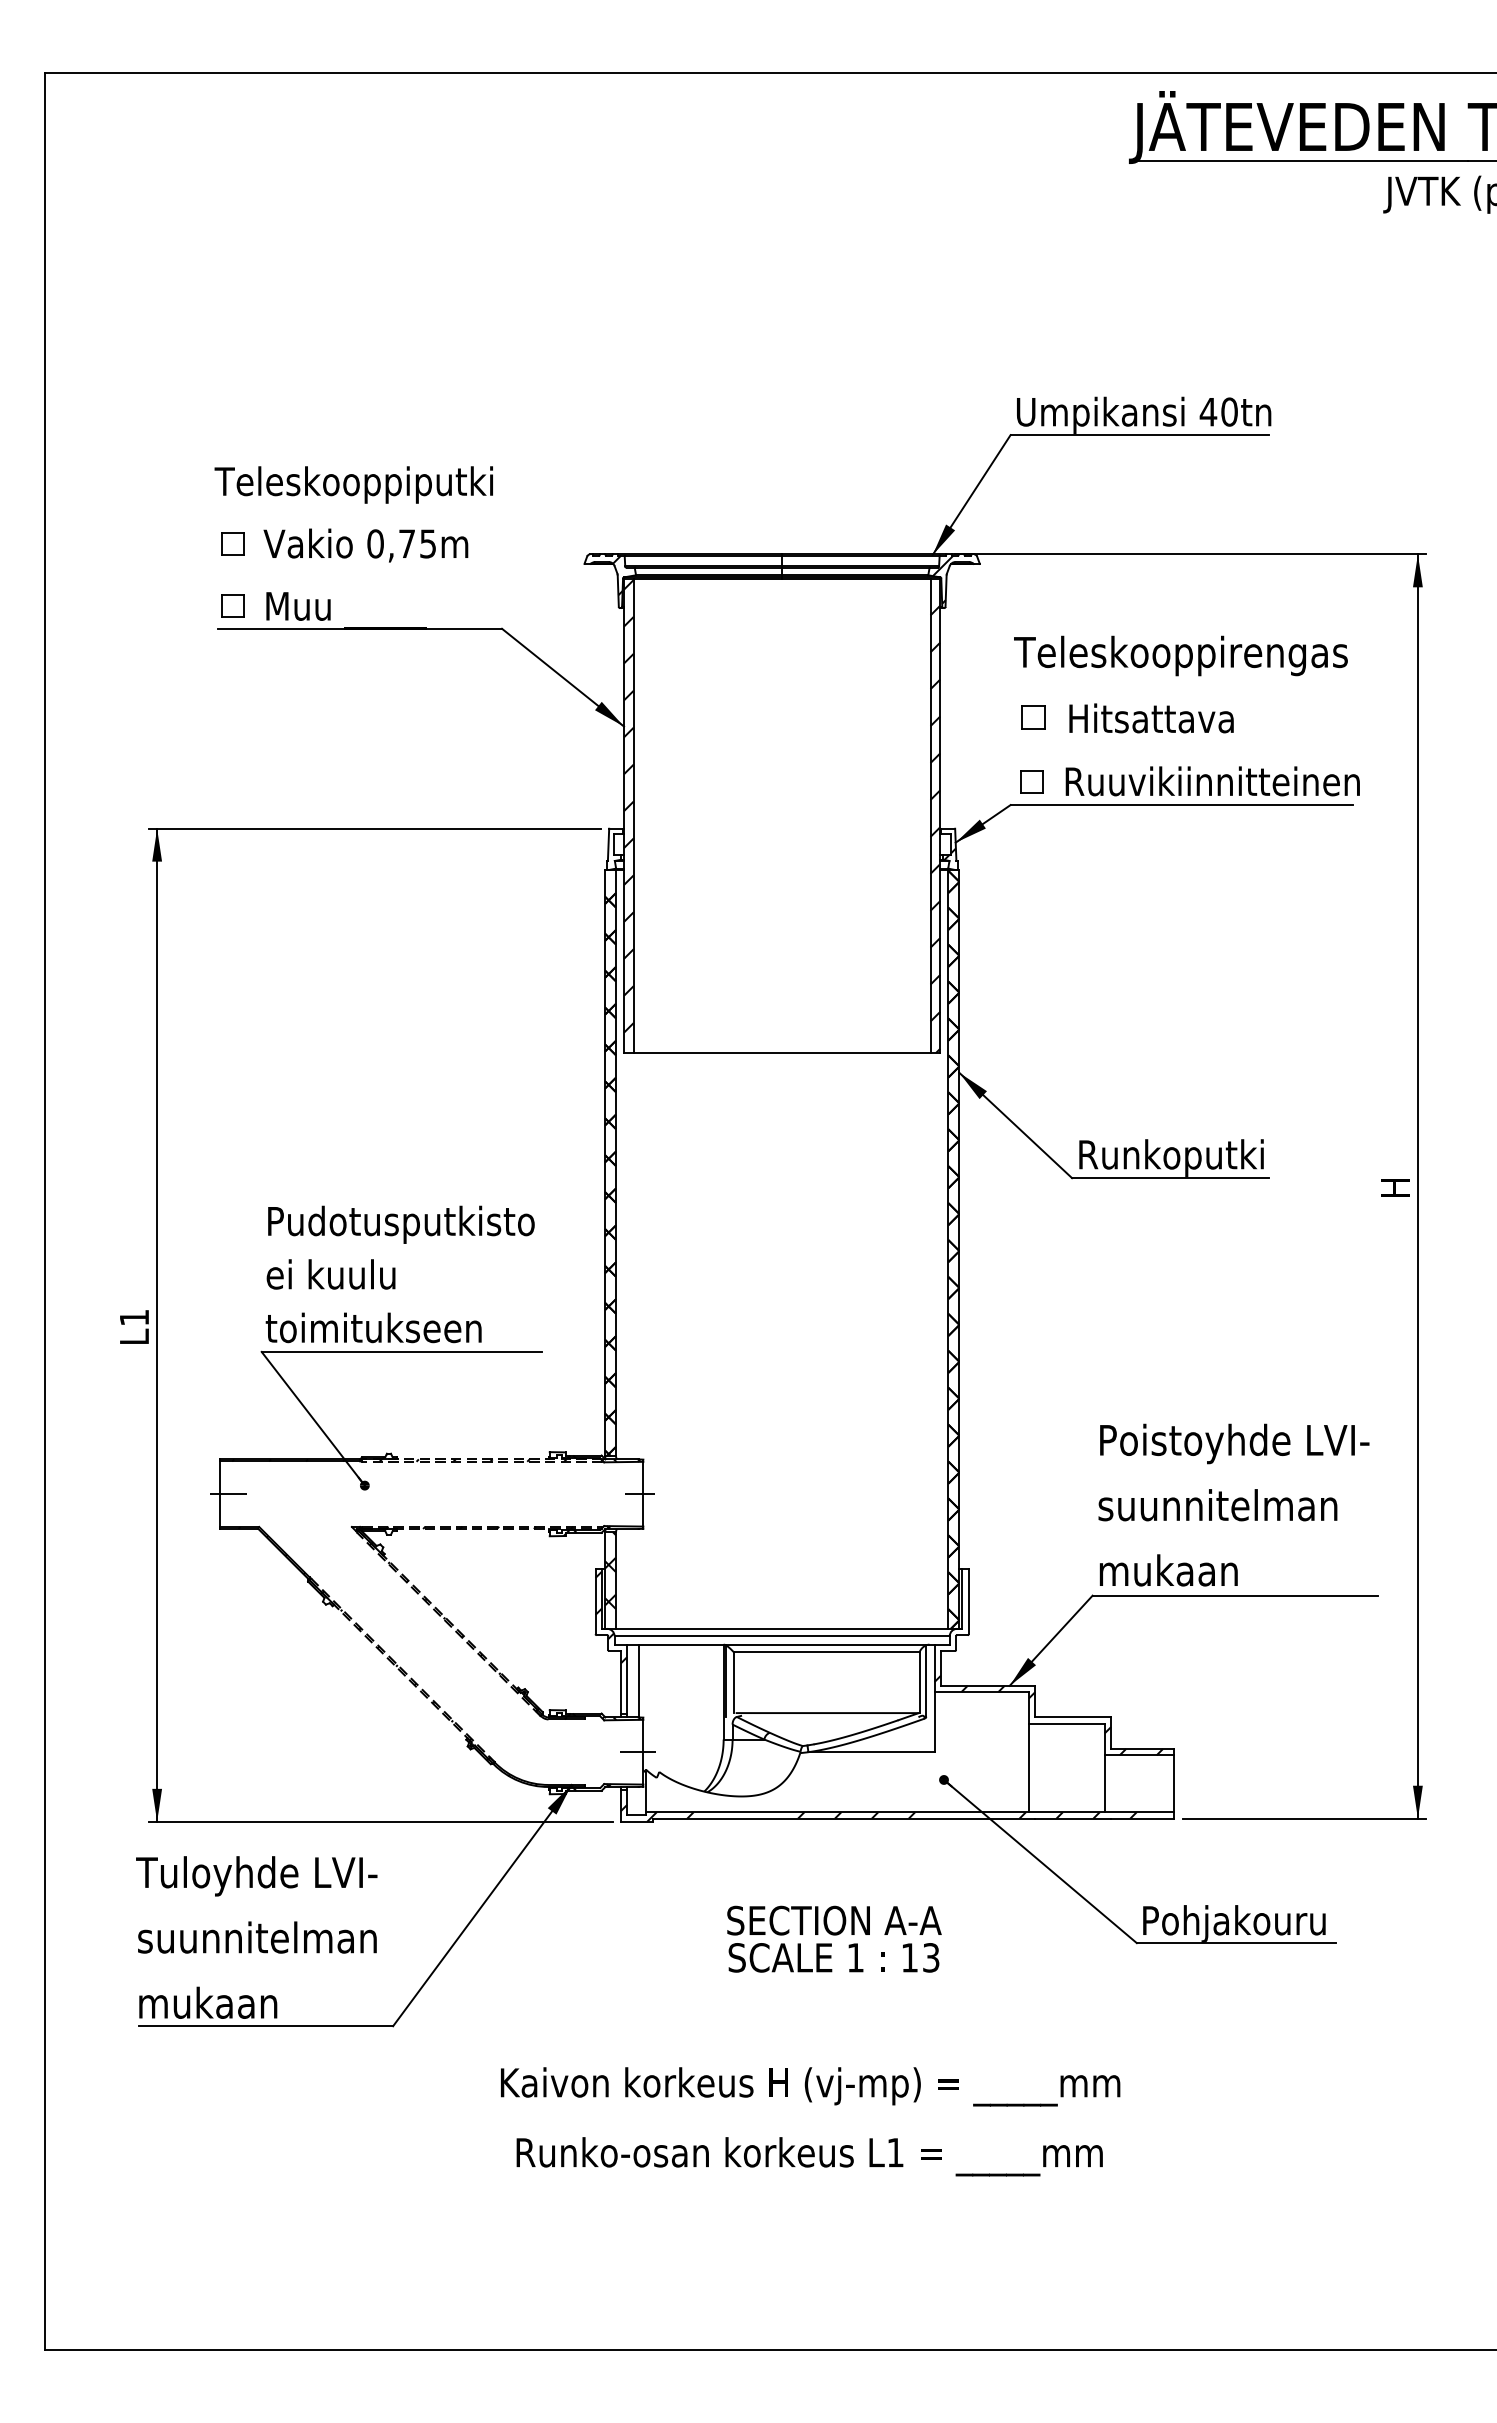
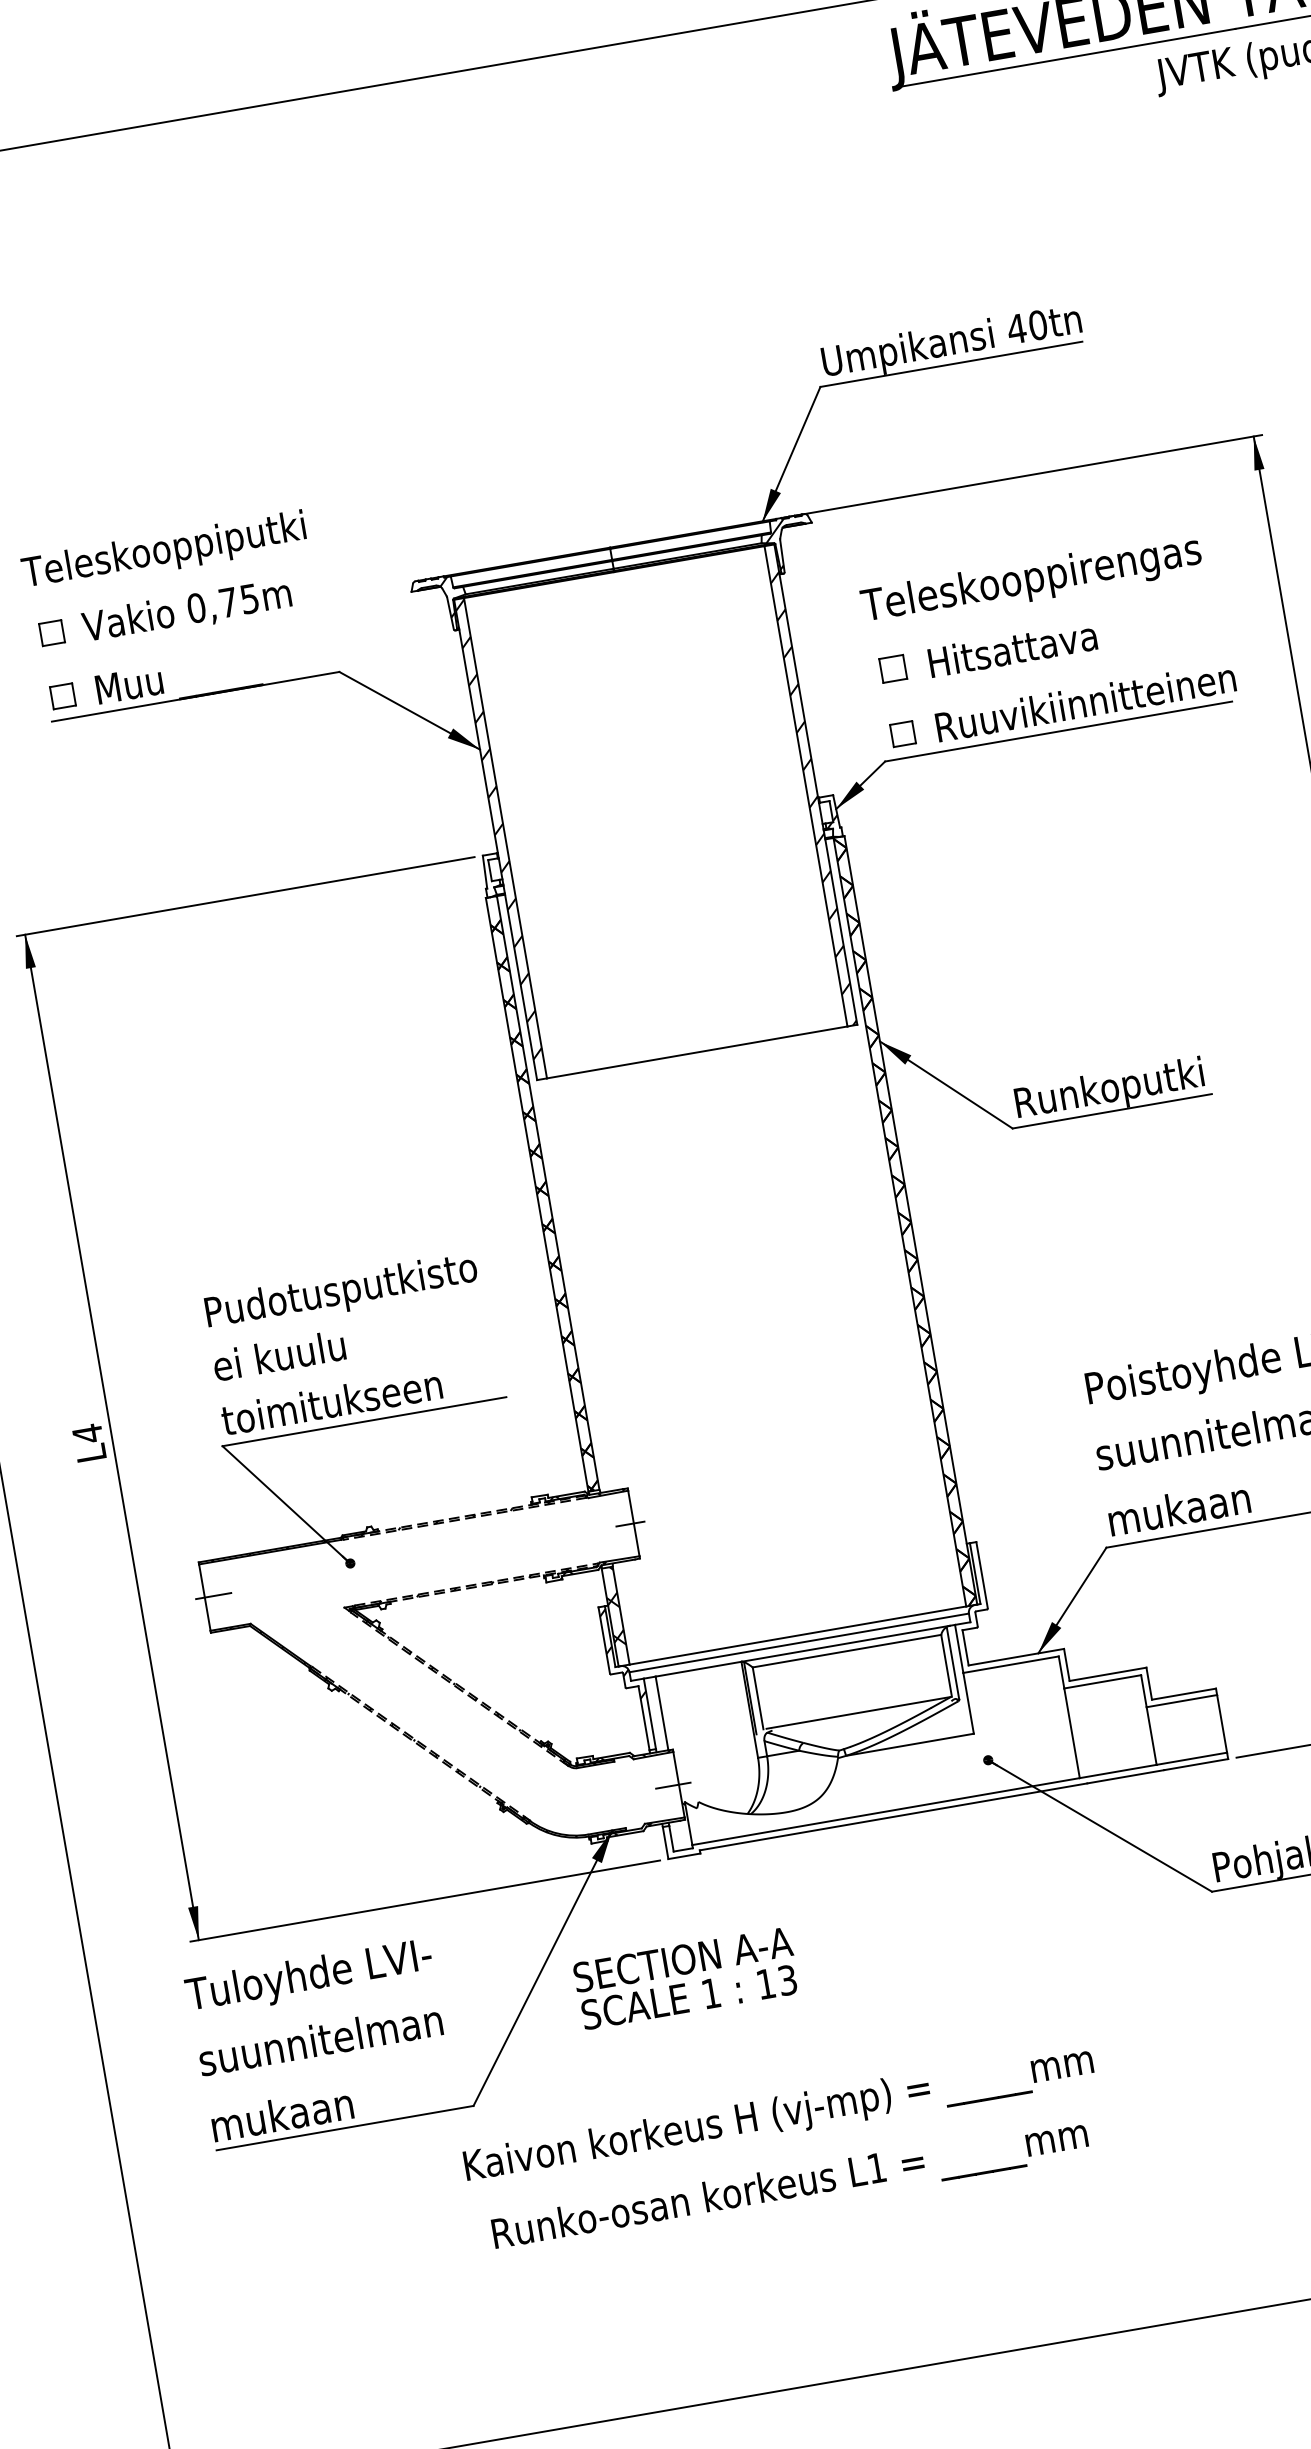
text: (134, 1317) -> (87, 1433), L1 -> L4
hatch: (1048, 1715) -> (1082, 1676), removed
hatch: (878, 1812) -> (927, 1804), removed
text: (834, 1938) -> (686, 1977), moved
text: (810, 2121) -> (785, 2151), moved

